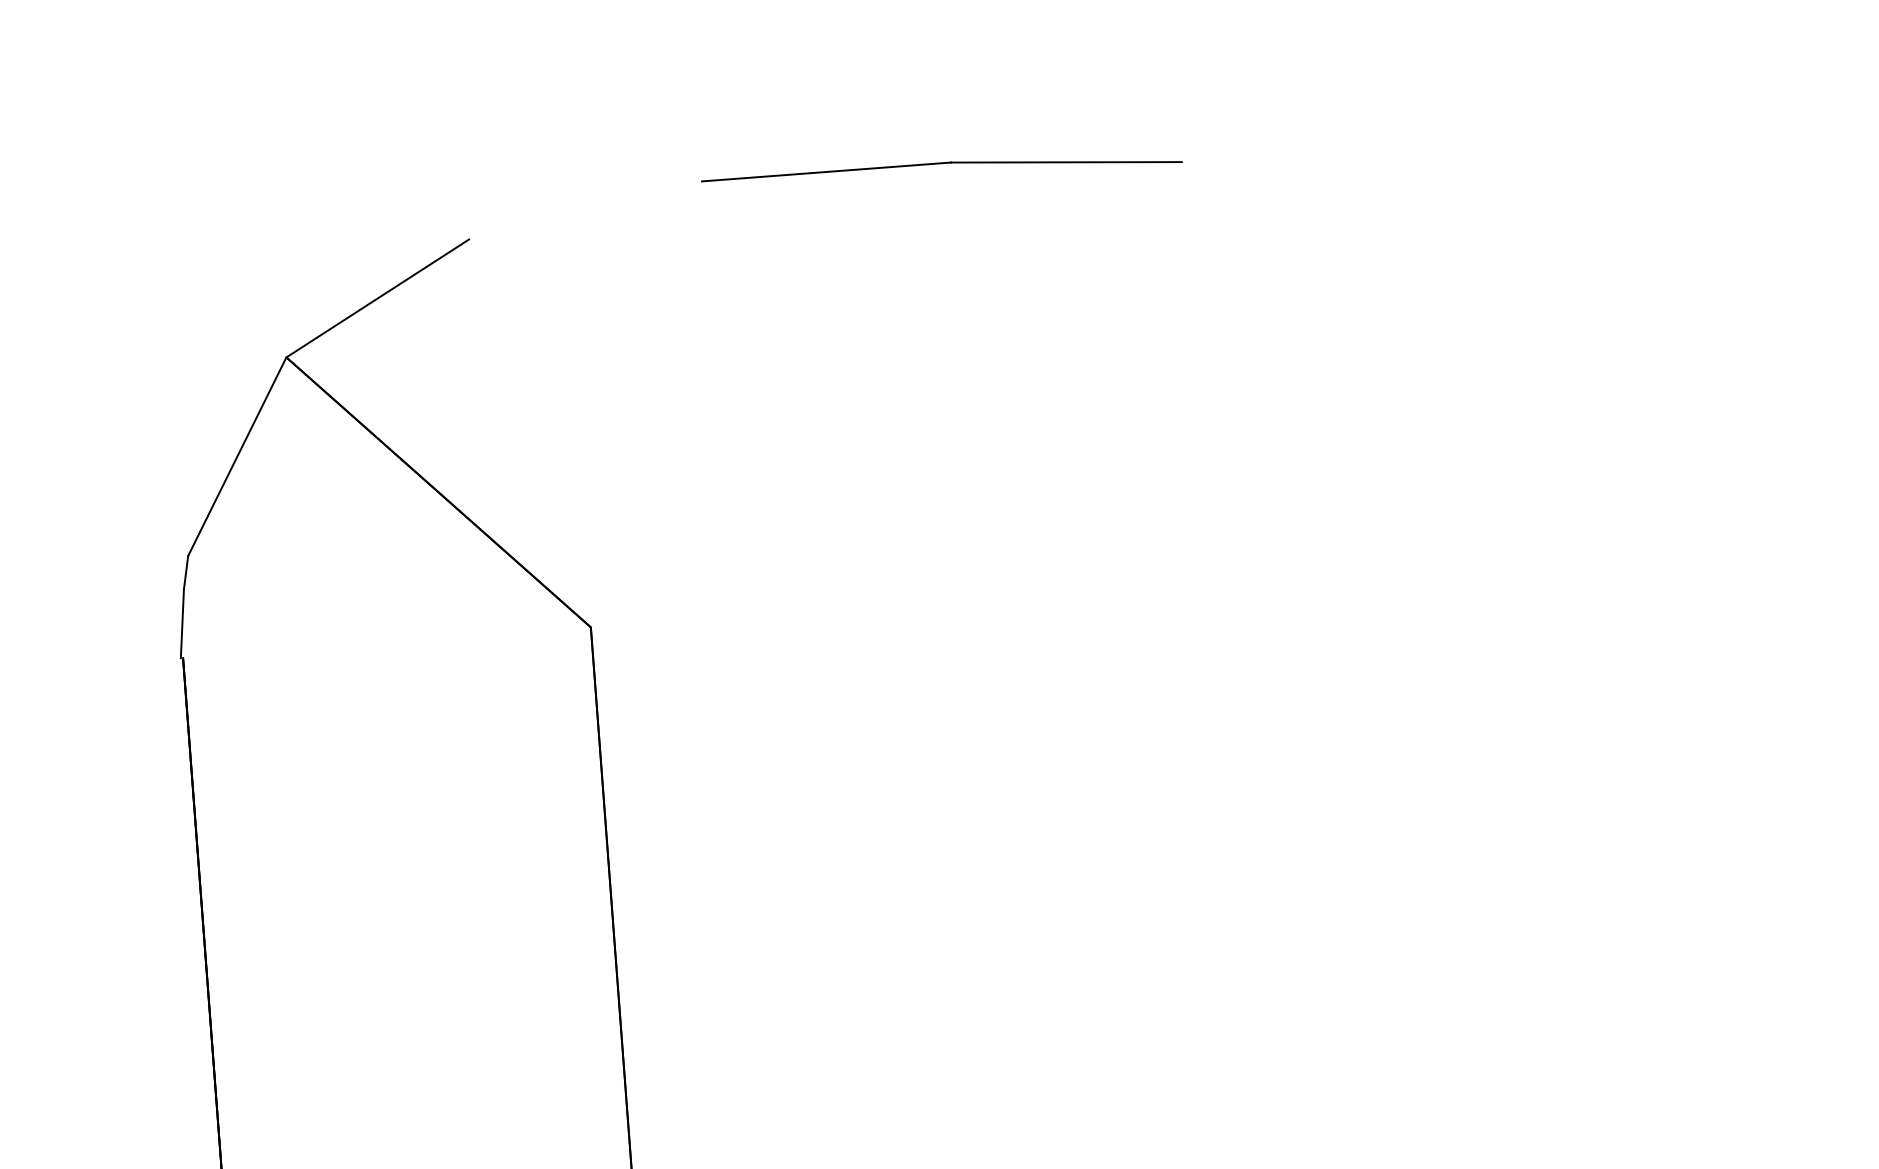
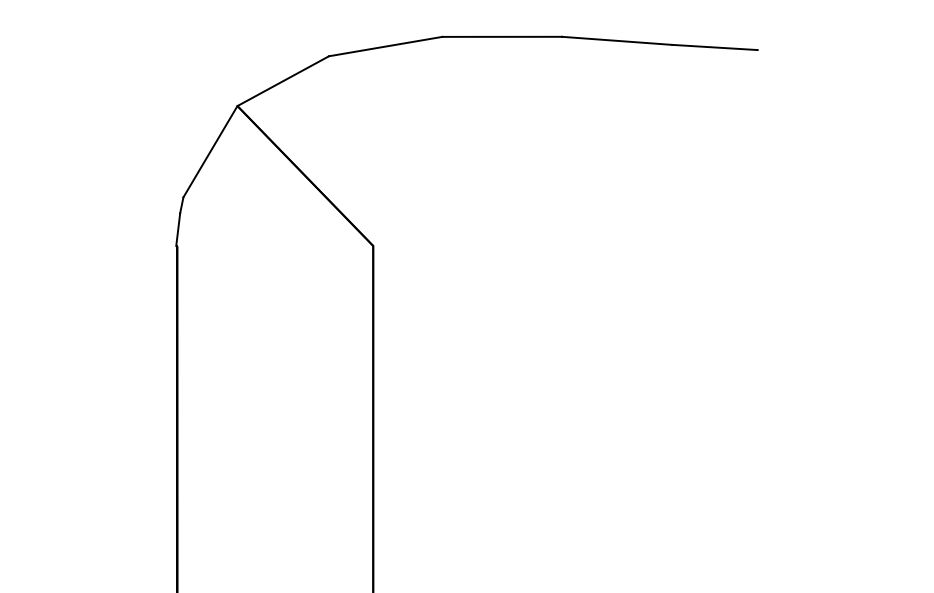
line: (1270, 160) -> (714, 47), added
line: (585, 210) -> (385, 46), added

